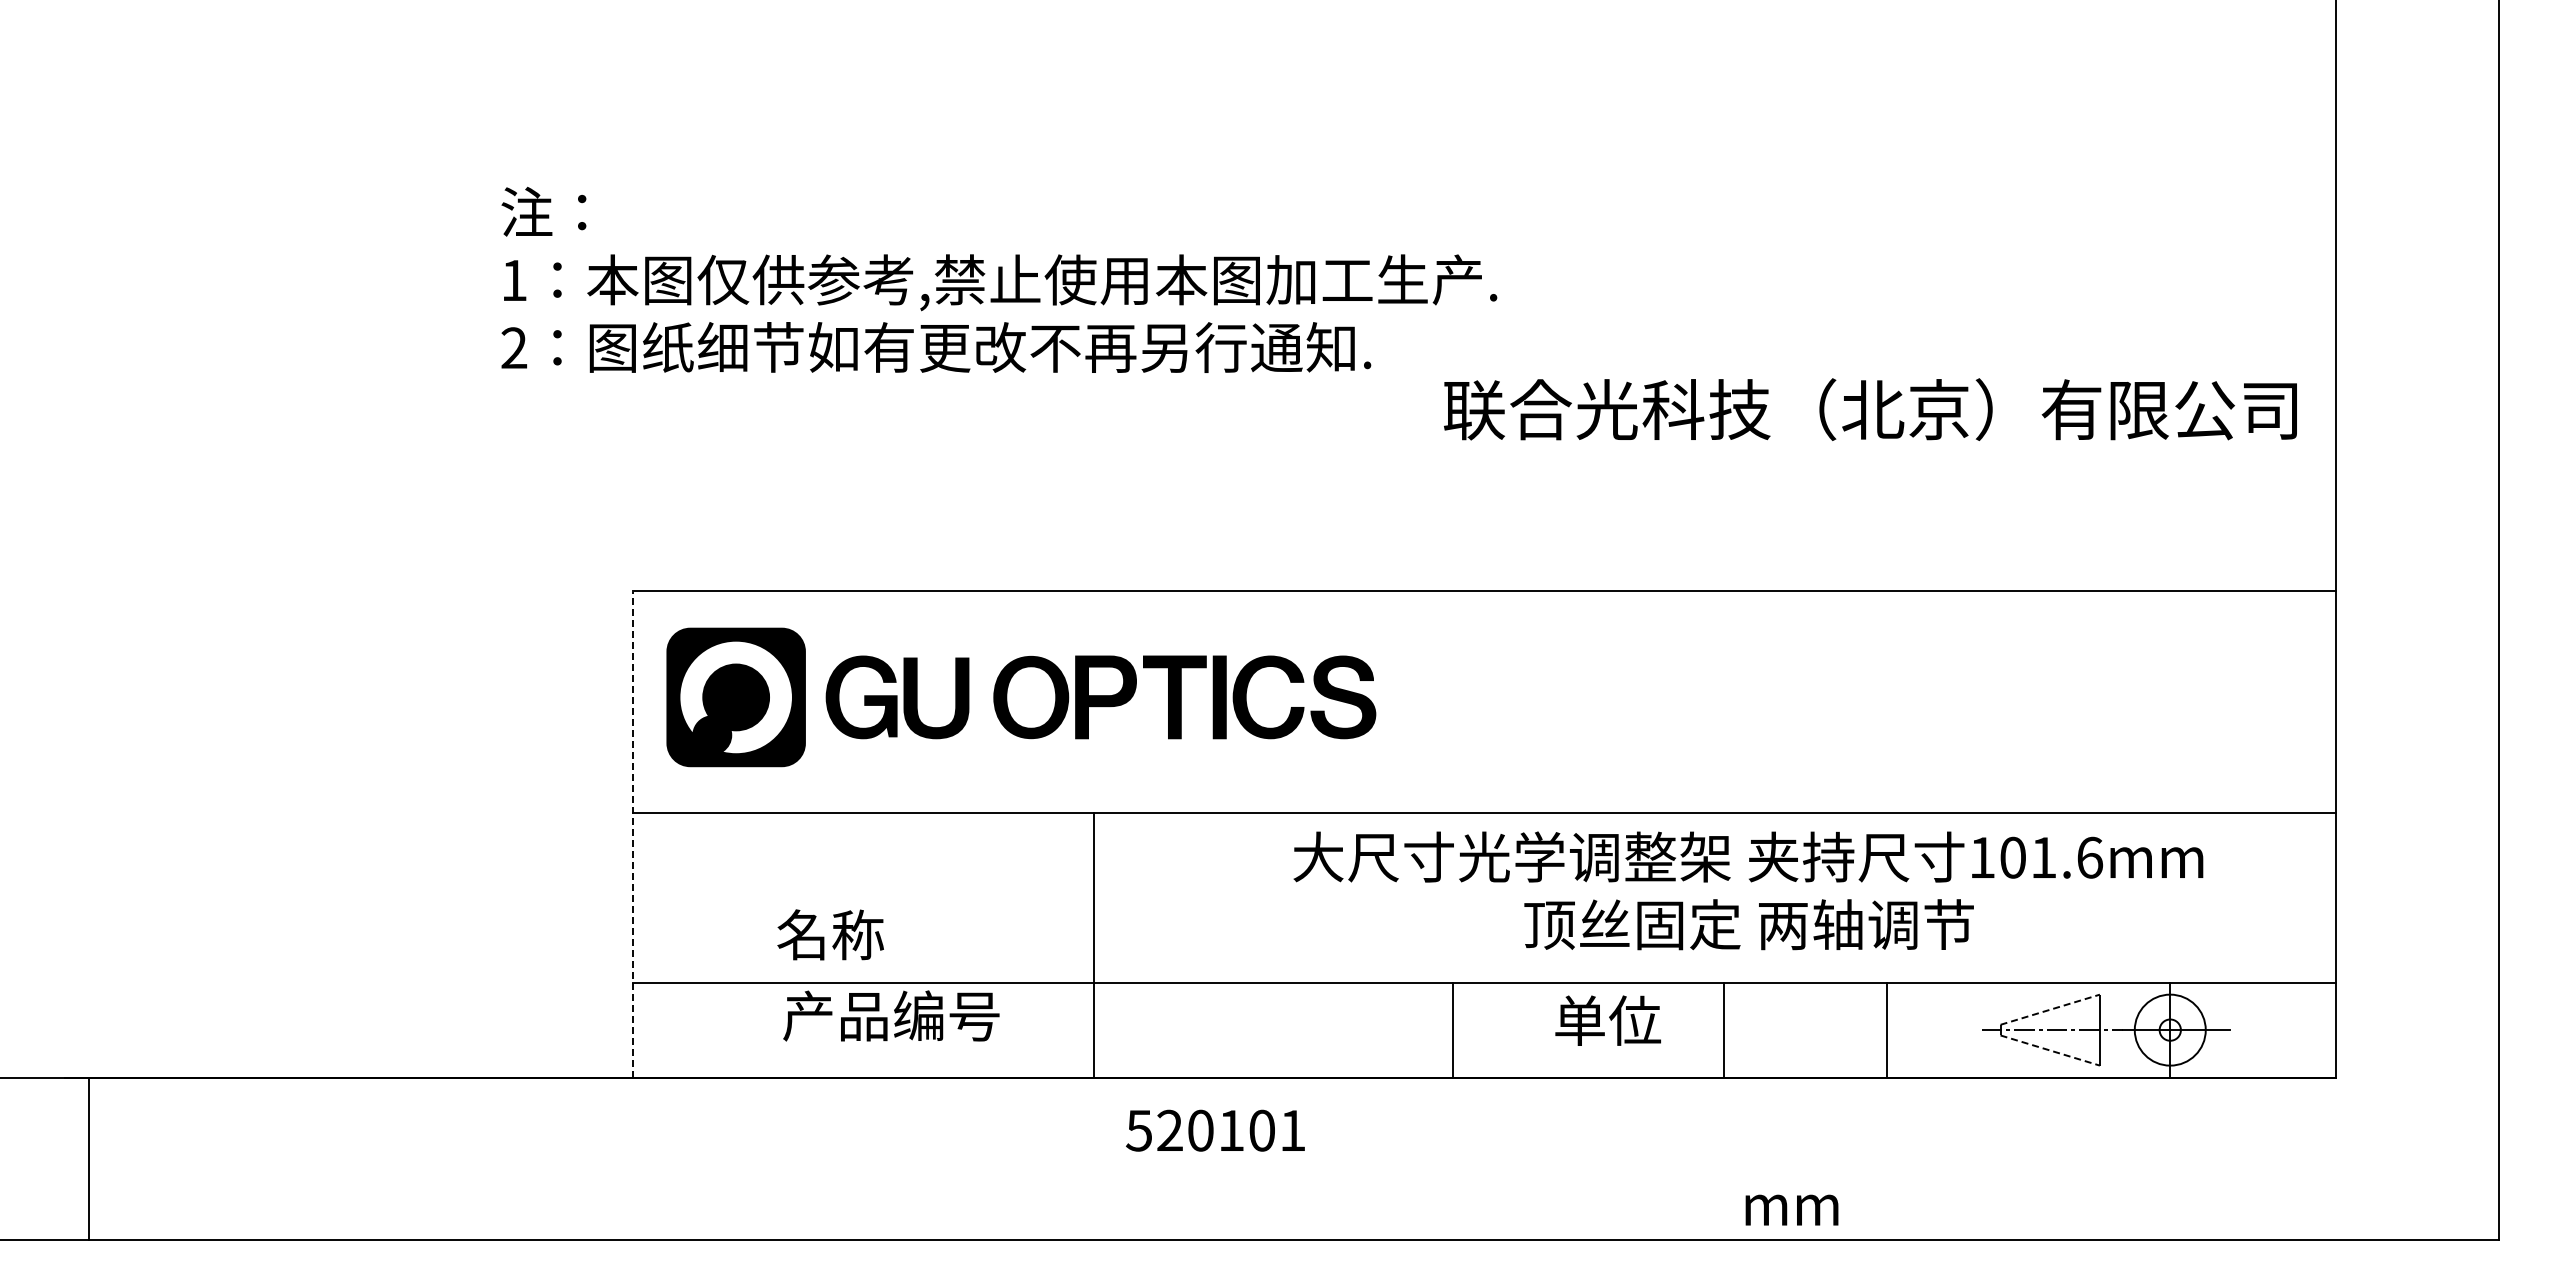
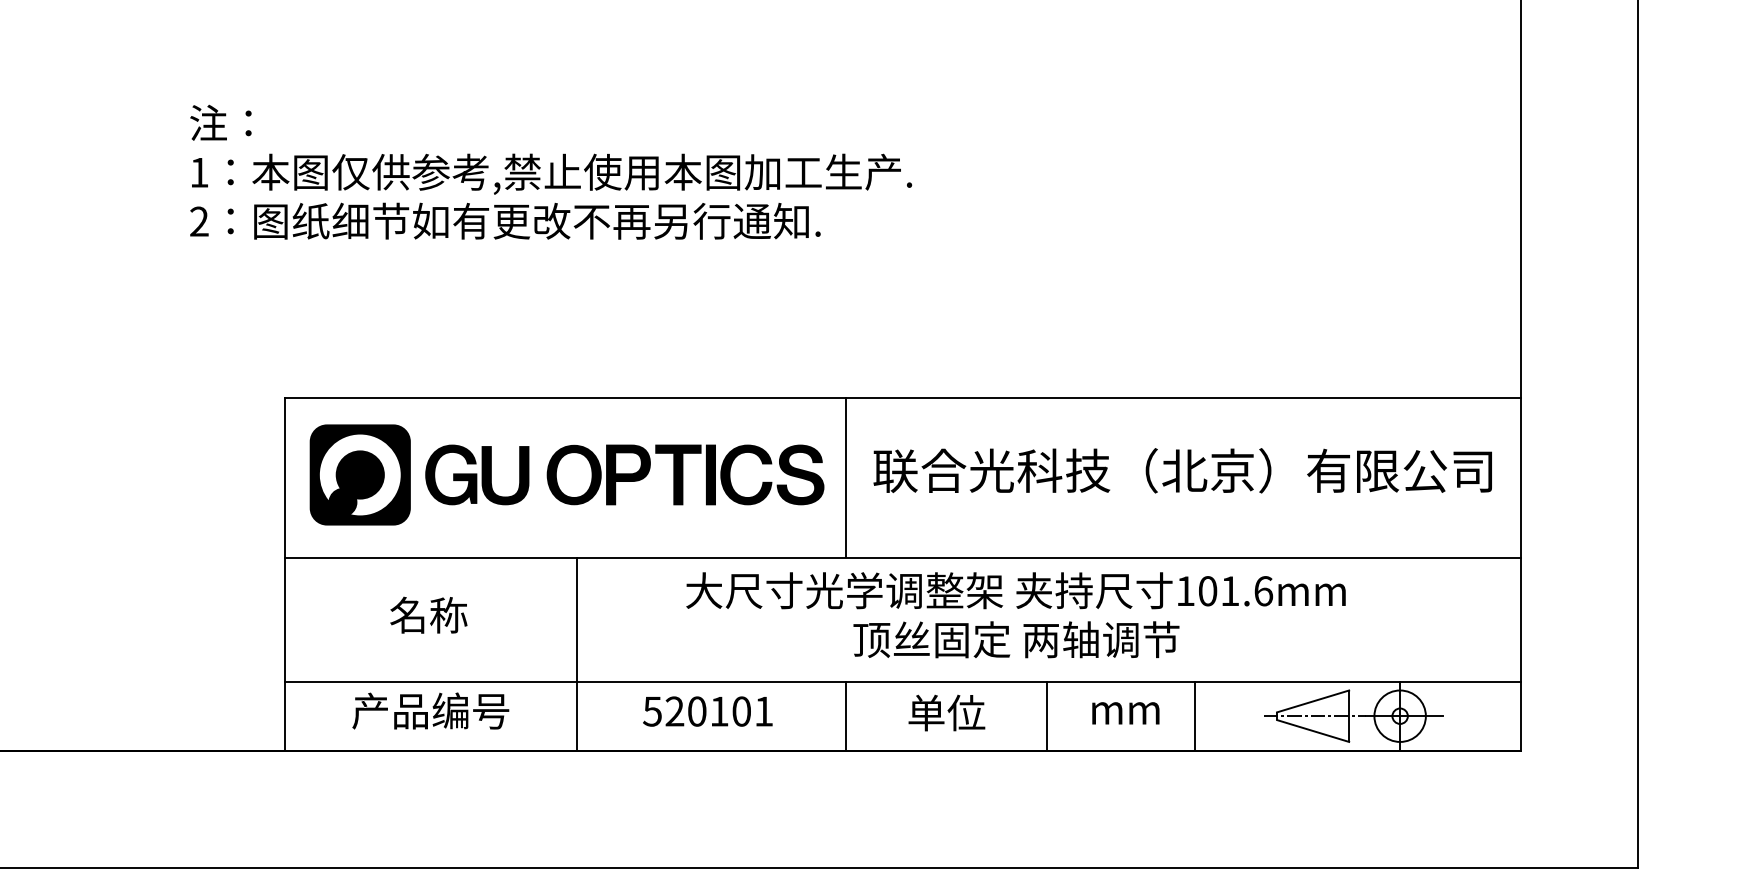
text: (1870, 409) -> (1182, 470), moved
line: (1405, 700) -> (845, 477), added
line: (632, 834) -> (285, 574), dashed -> solid
text: (1748, 890) -> (1016, 614), moved
text: (830, 934) -> (428, 614), moved
line: (1093, 944) -> (576, 654), moved
line: (2050, 1009) -> (1313, 701), dashed -> solid
text: (891, 1015) -> (430, 710), moved
text: (1607, 1020) -> (946, 712), moved
line: (1452, 1029) -> (845, 715), moved
line: (1724, 1029) -> (1047, 715), moved
line: (2050, 1050) -> (1313, 730), dashed -> solid
text: (1215, 1130) -> (707, 711), moved
text: (1791, 1209) -> (1125, 712), moved

